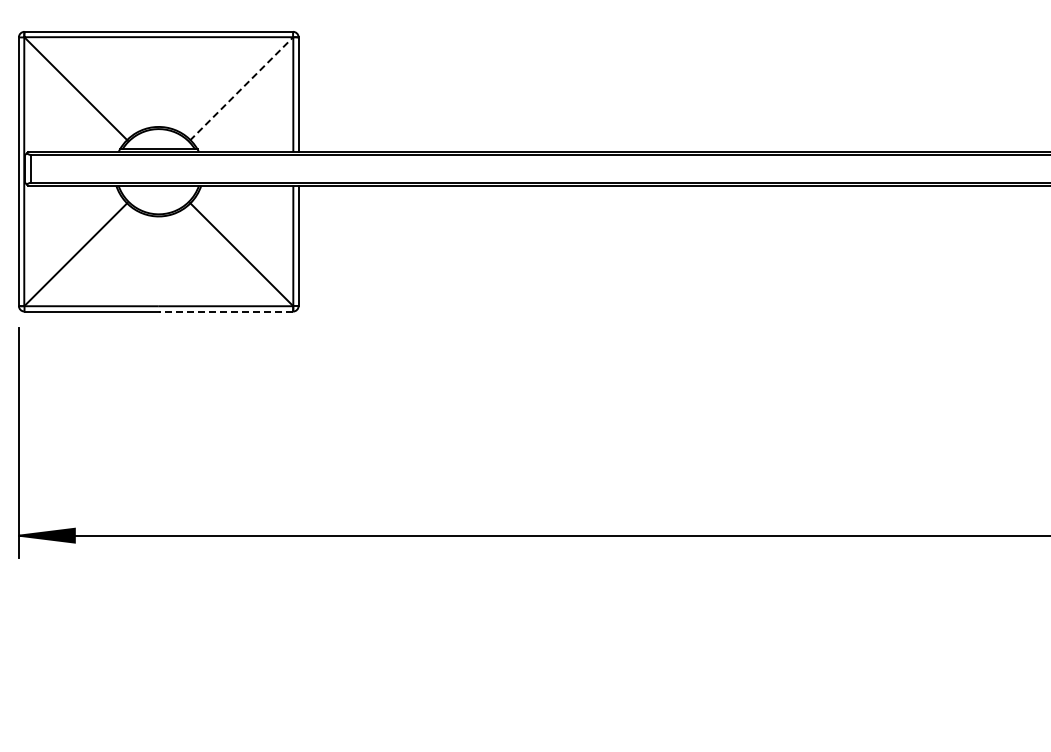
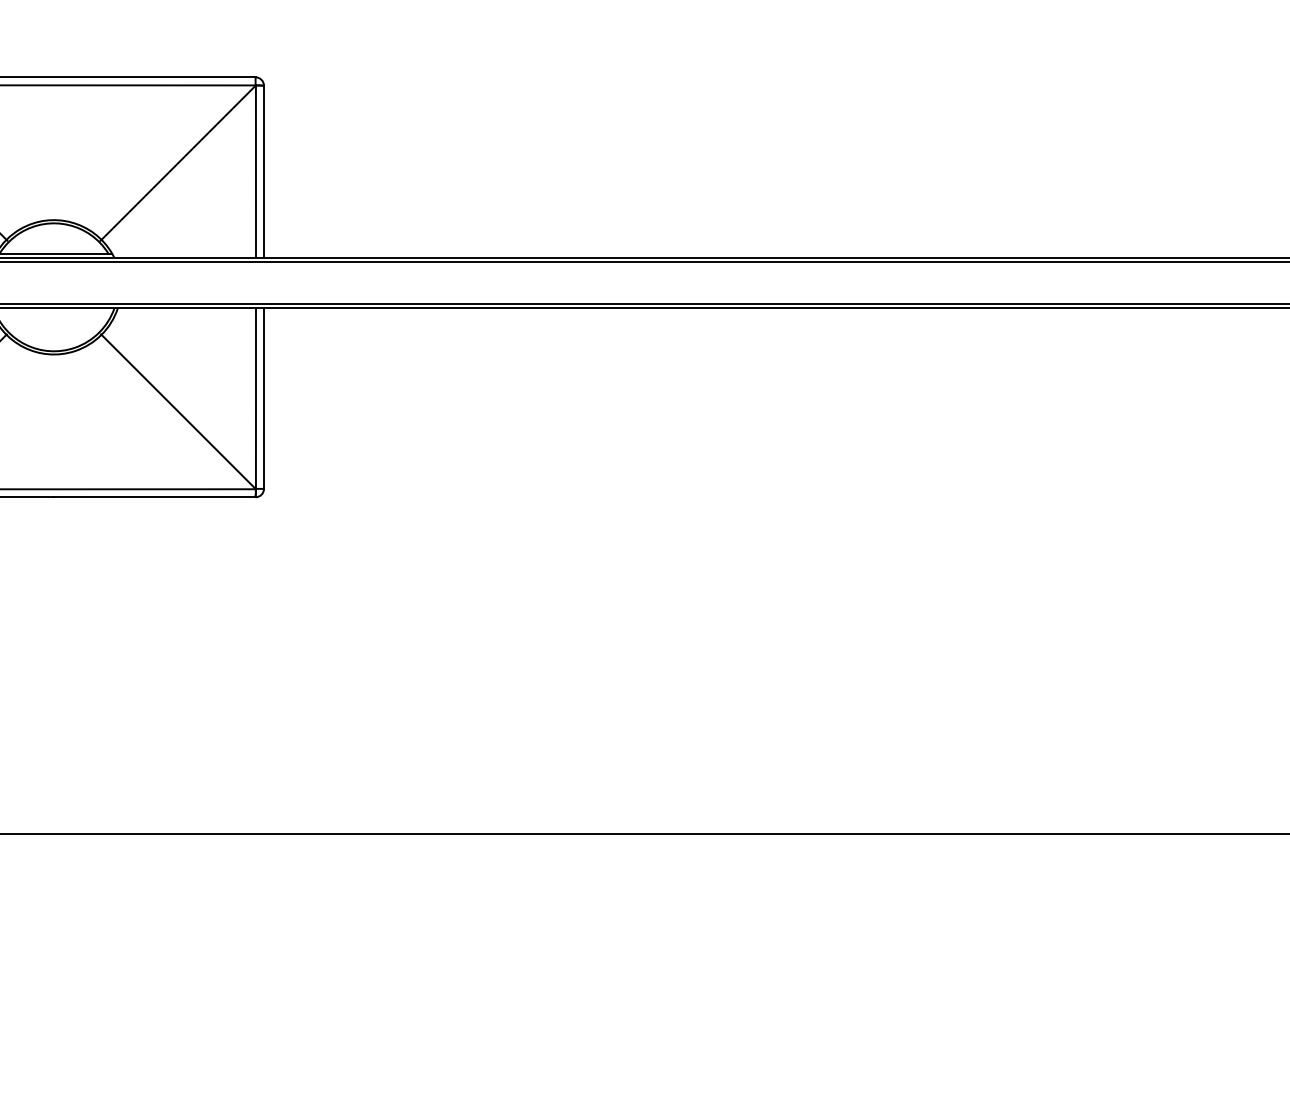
line: (241, 88) -> (178, 162), dashed -> solid
line: (225, 311) -> (154, 497), dashed -> solid

